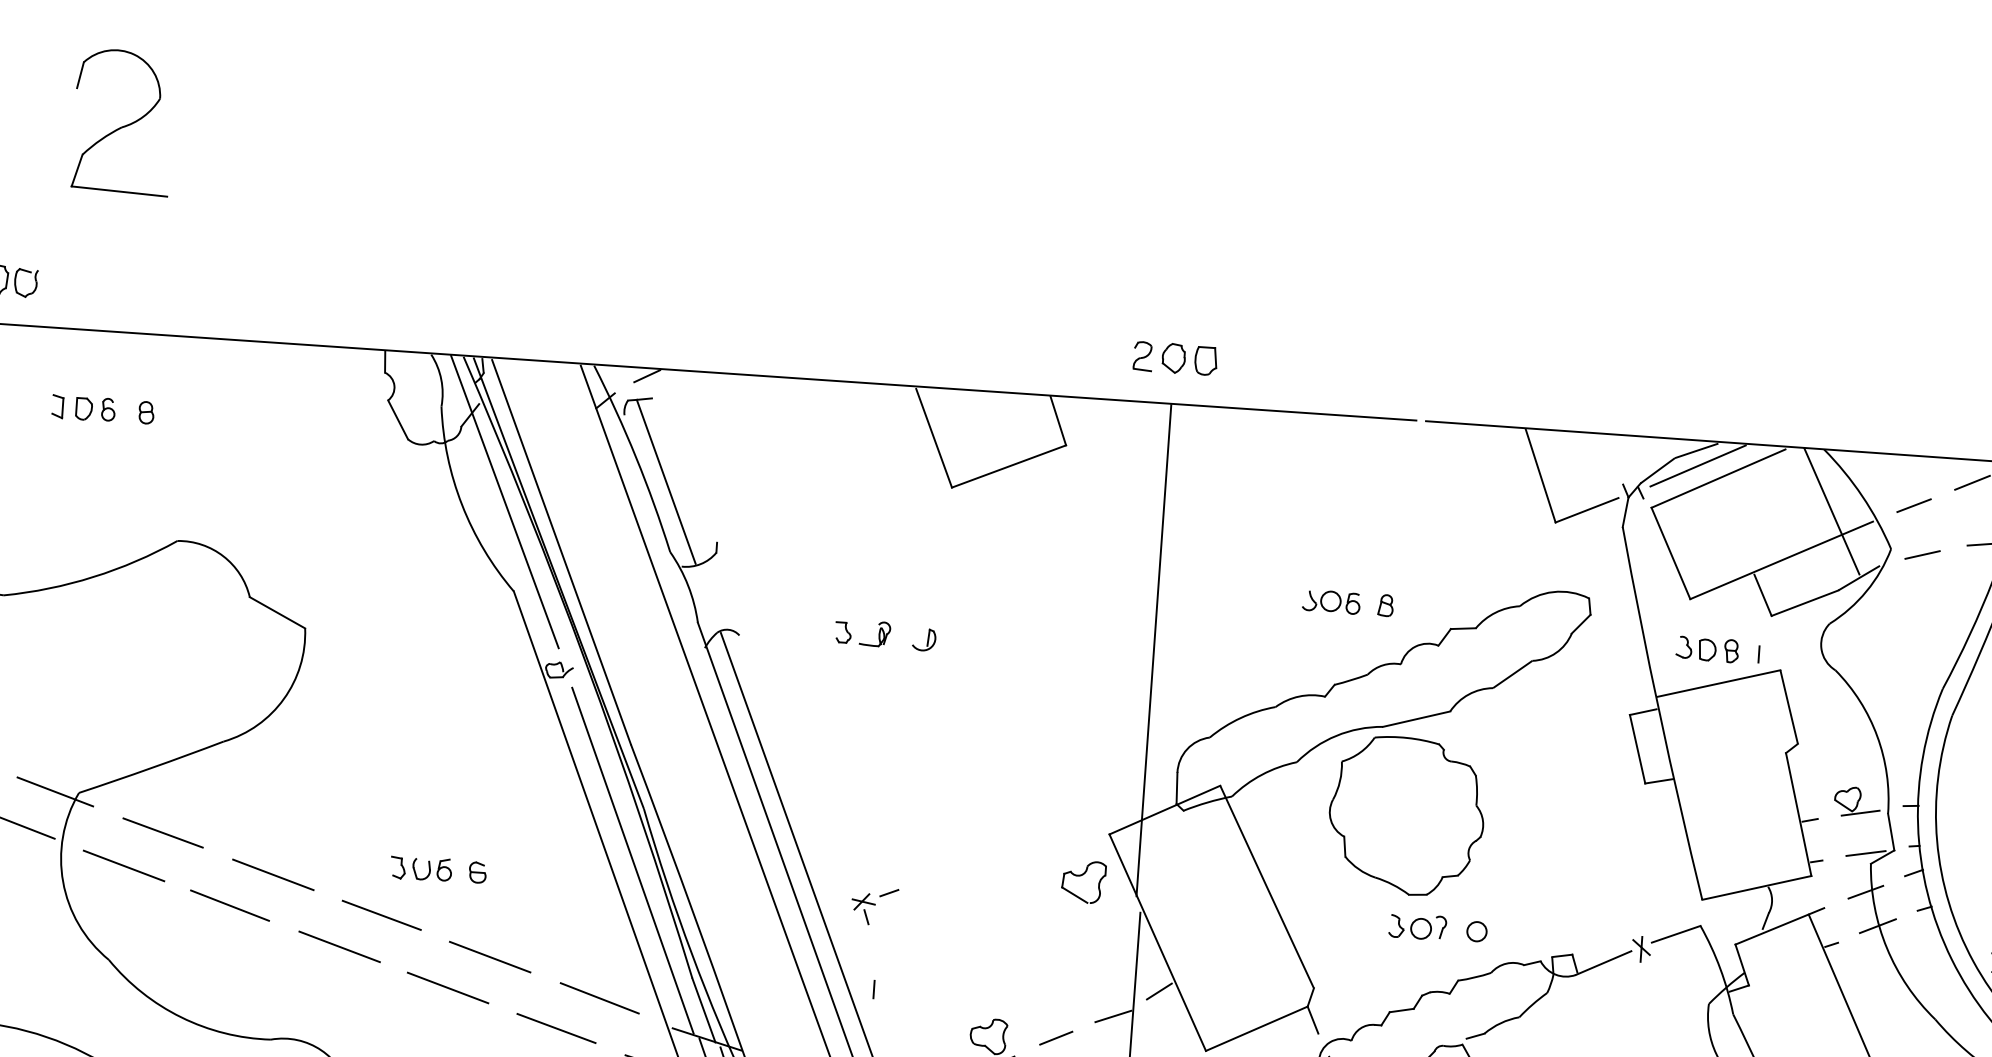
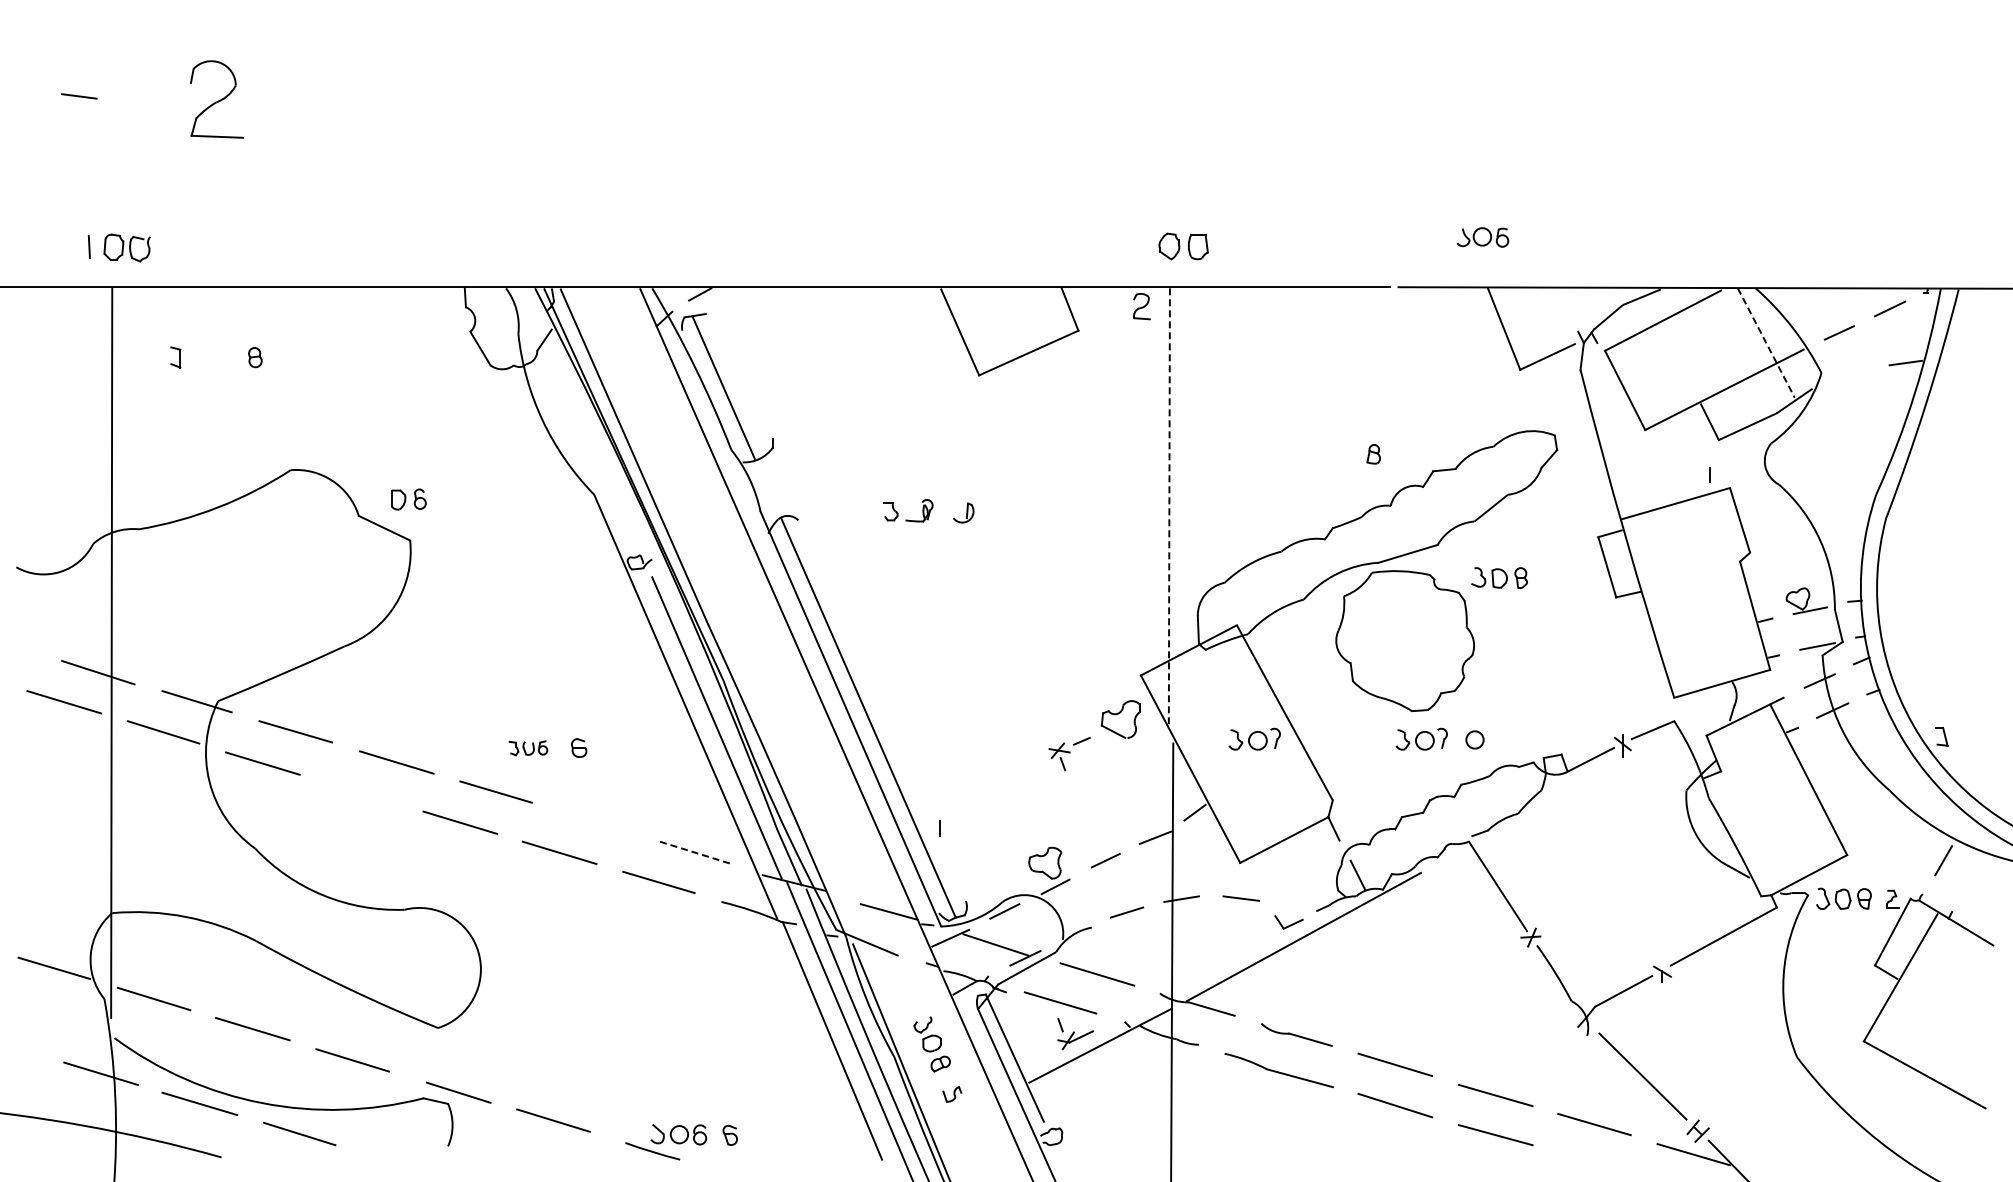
part: (122, 122) -> (216, 99), size x0.6
part: (1142, 356) -> (1141, 306), moved
part: (95, 409) -> (408, 499), moved
line: (1697, 465) -> (1643, 310), removed
line: (504, 502) -> (580, 415), removed
line: (1832, 511) -> (1766, 343), solid -> dashed
line: (1922, 555) -> (1849, 376), removed
part: (1330, 602) -> (1482, 237), moved
part: (1707, 648) -> (1499, 577), moved
line: (1153, 651) -> (1169, 509), solid -> dashed
part: (421, 869) -> (528, 748), size x0.7
line: (229, 905) -> (359, 792), removed
part: (874, 906) -> (1069, 754), moved
part: (1231, 913) -> (1254, 738), added
line: (490, 956) -> (595, 822), removed
line: (600, 999) -> (696, 853), solid -> dashed

